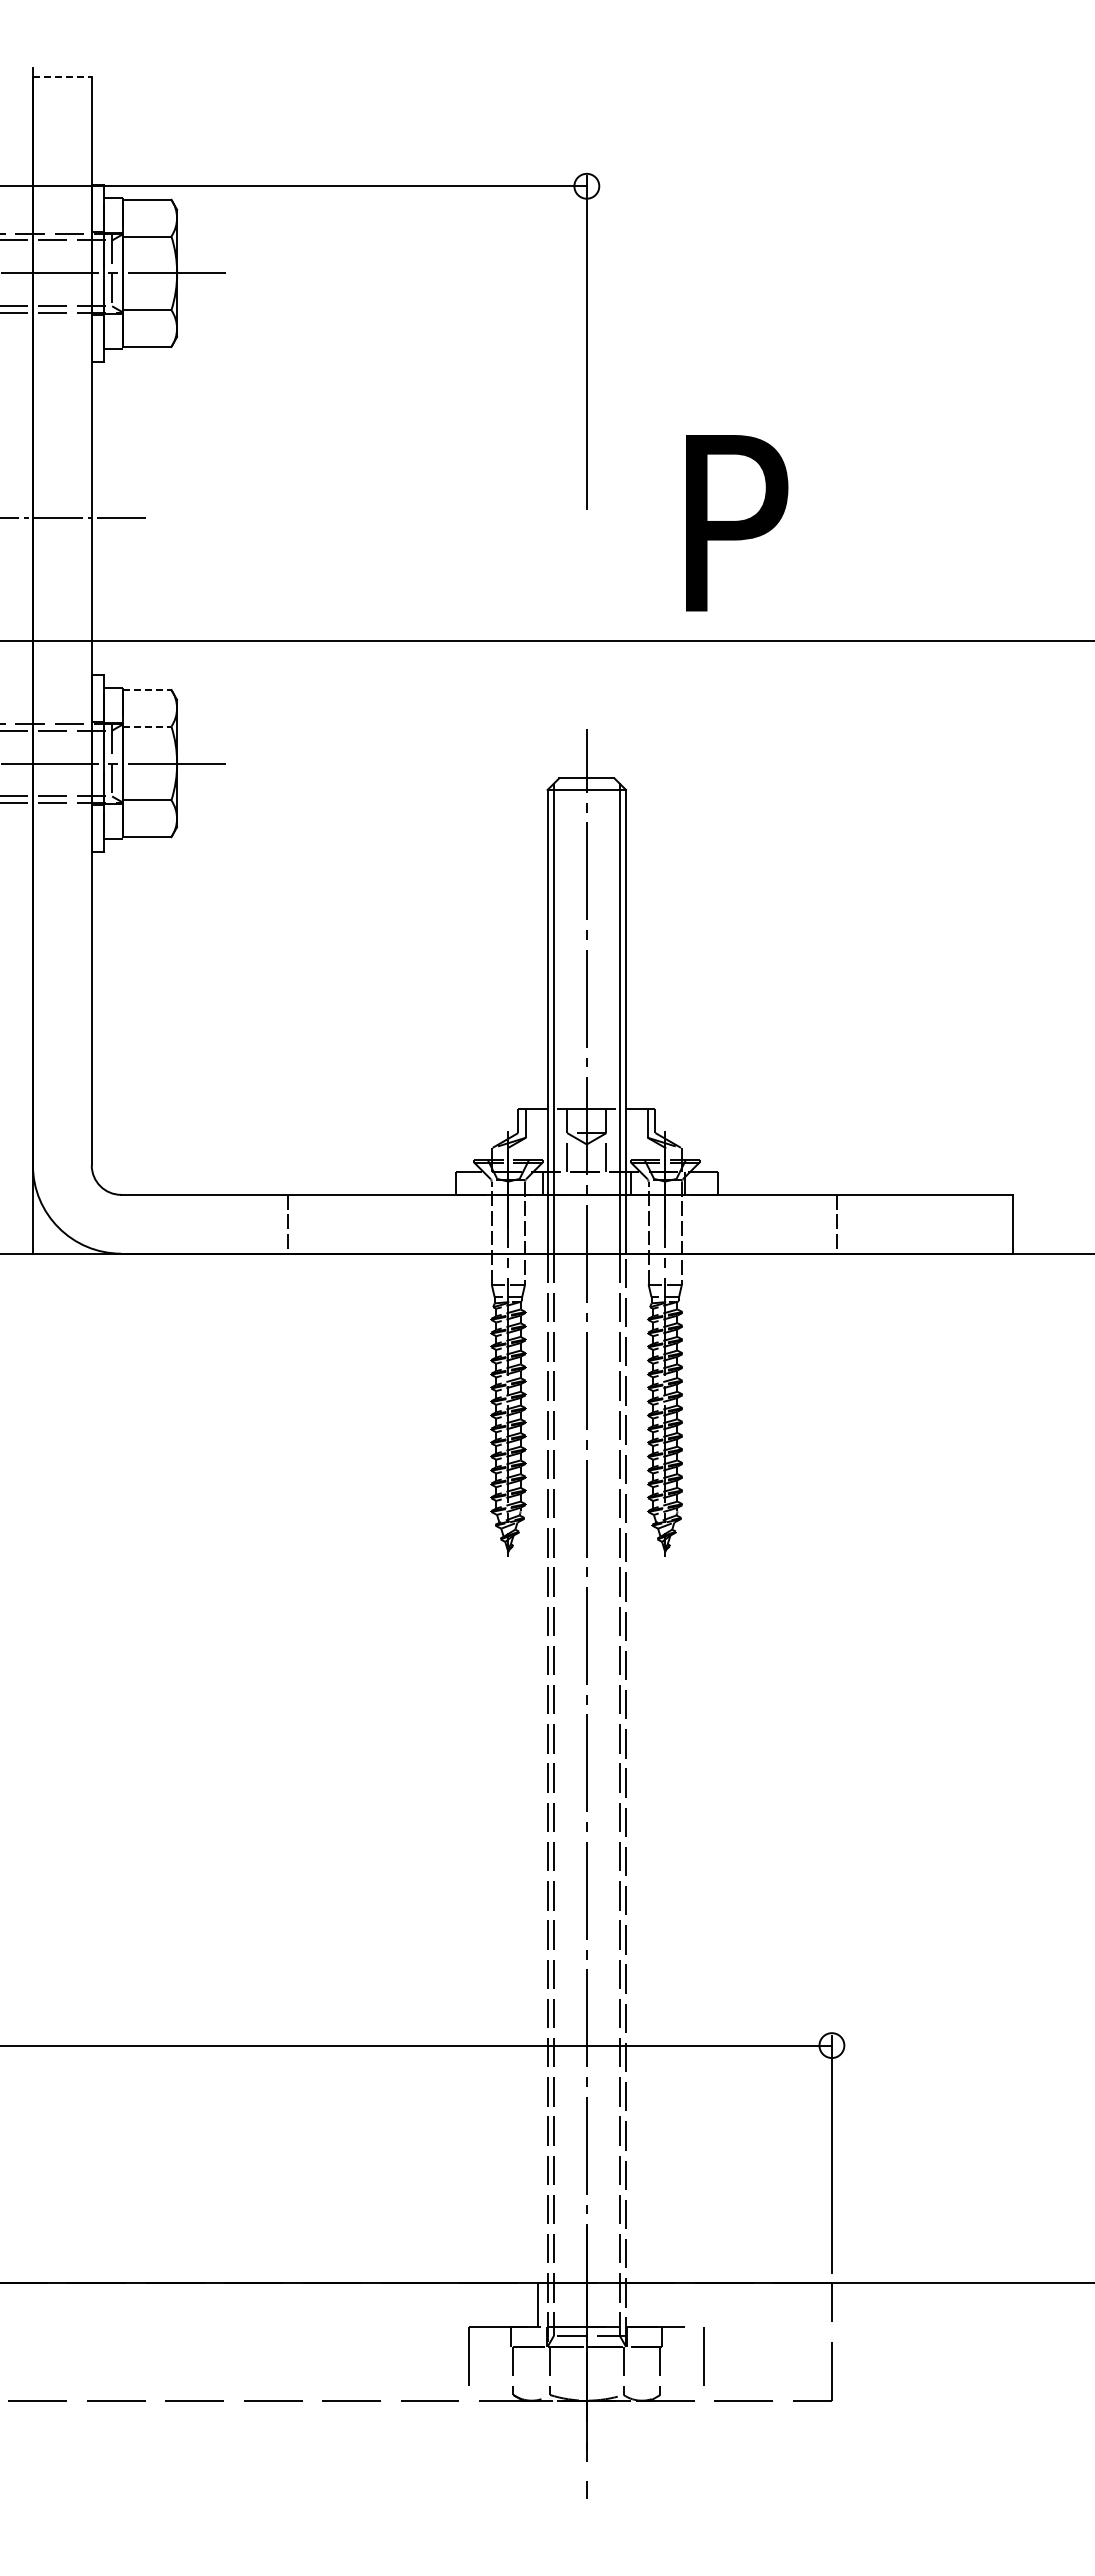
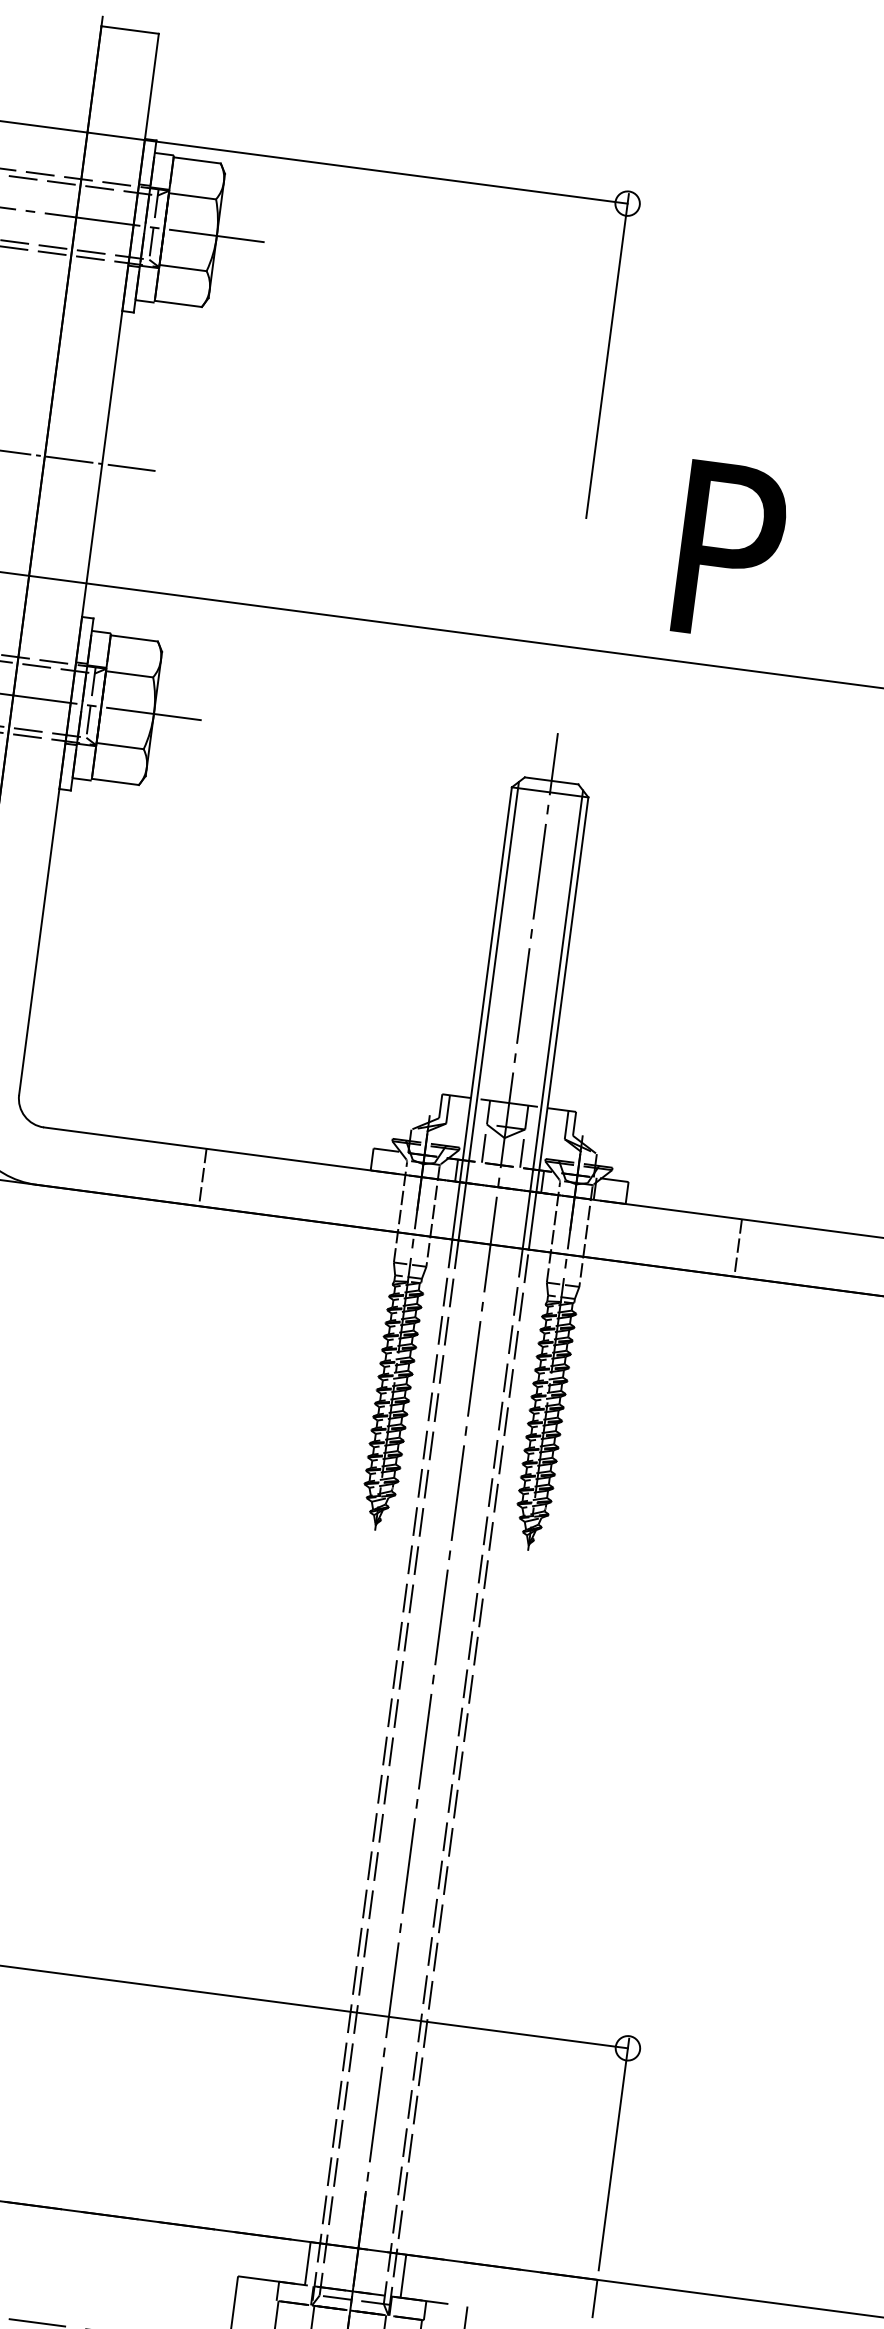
line: (62, 77) -> (130, 30), dashed -> solid
line: (147, 689) -> (134, 637), dashed -> solid
line: (147, 726) -> (129, 674), dashed -> solid
line: (635, 2305) -> (403, 2276), added

